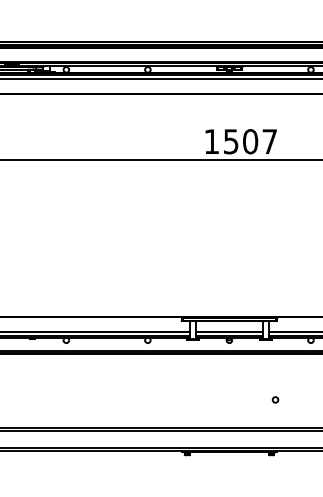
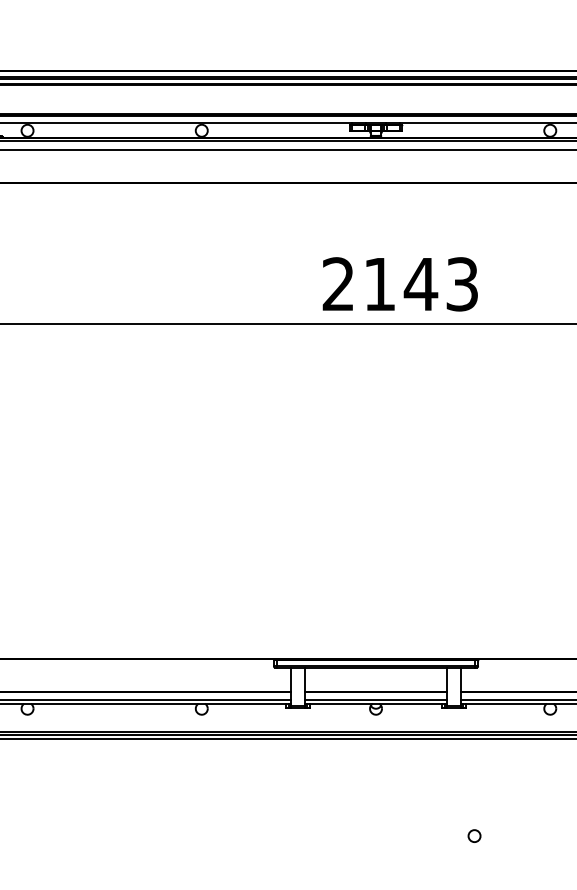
text: (240, 141) -> (399, 283), 1507 -> 2143

